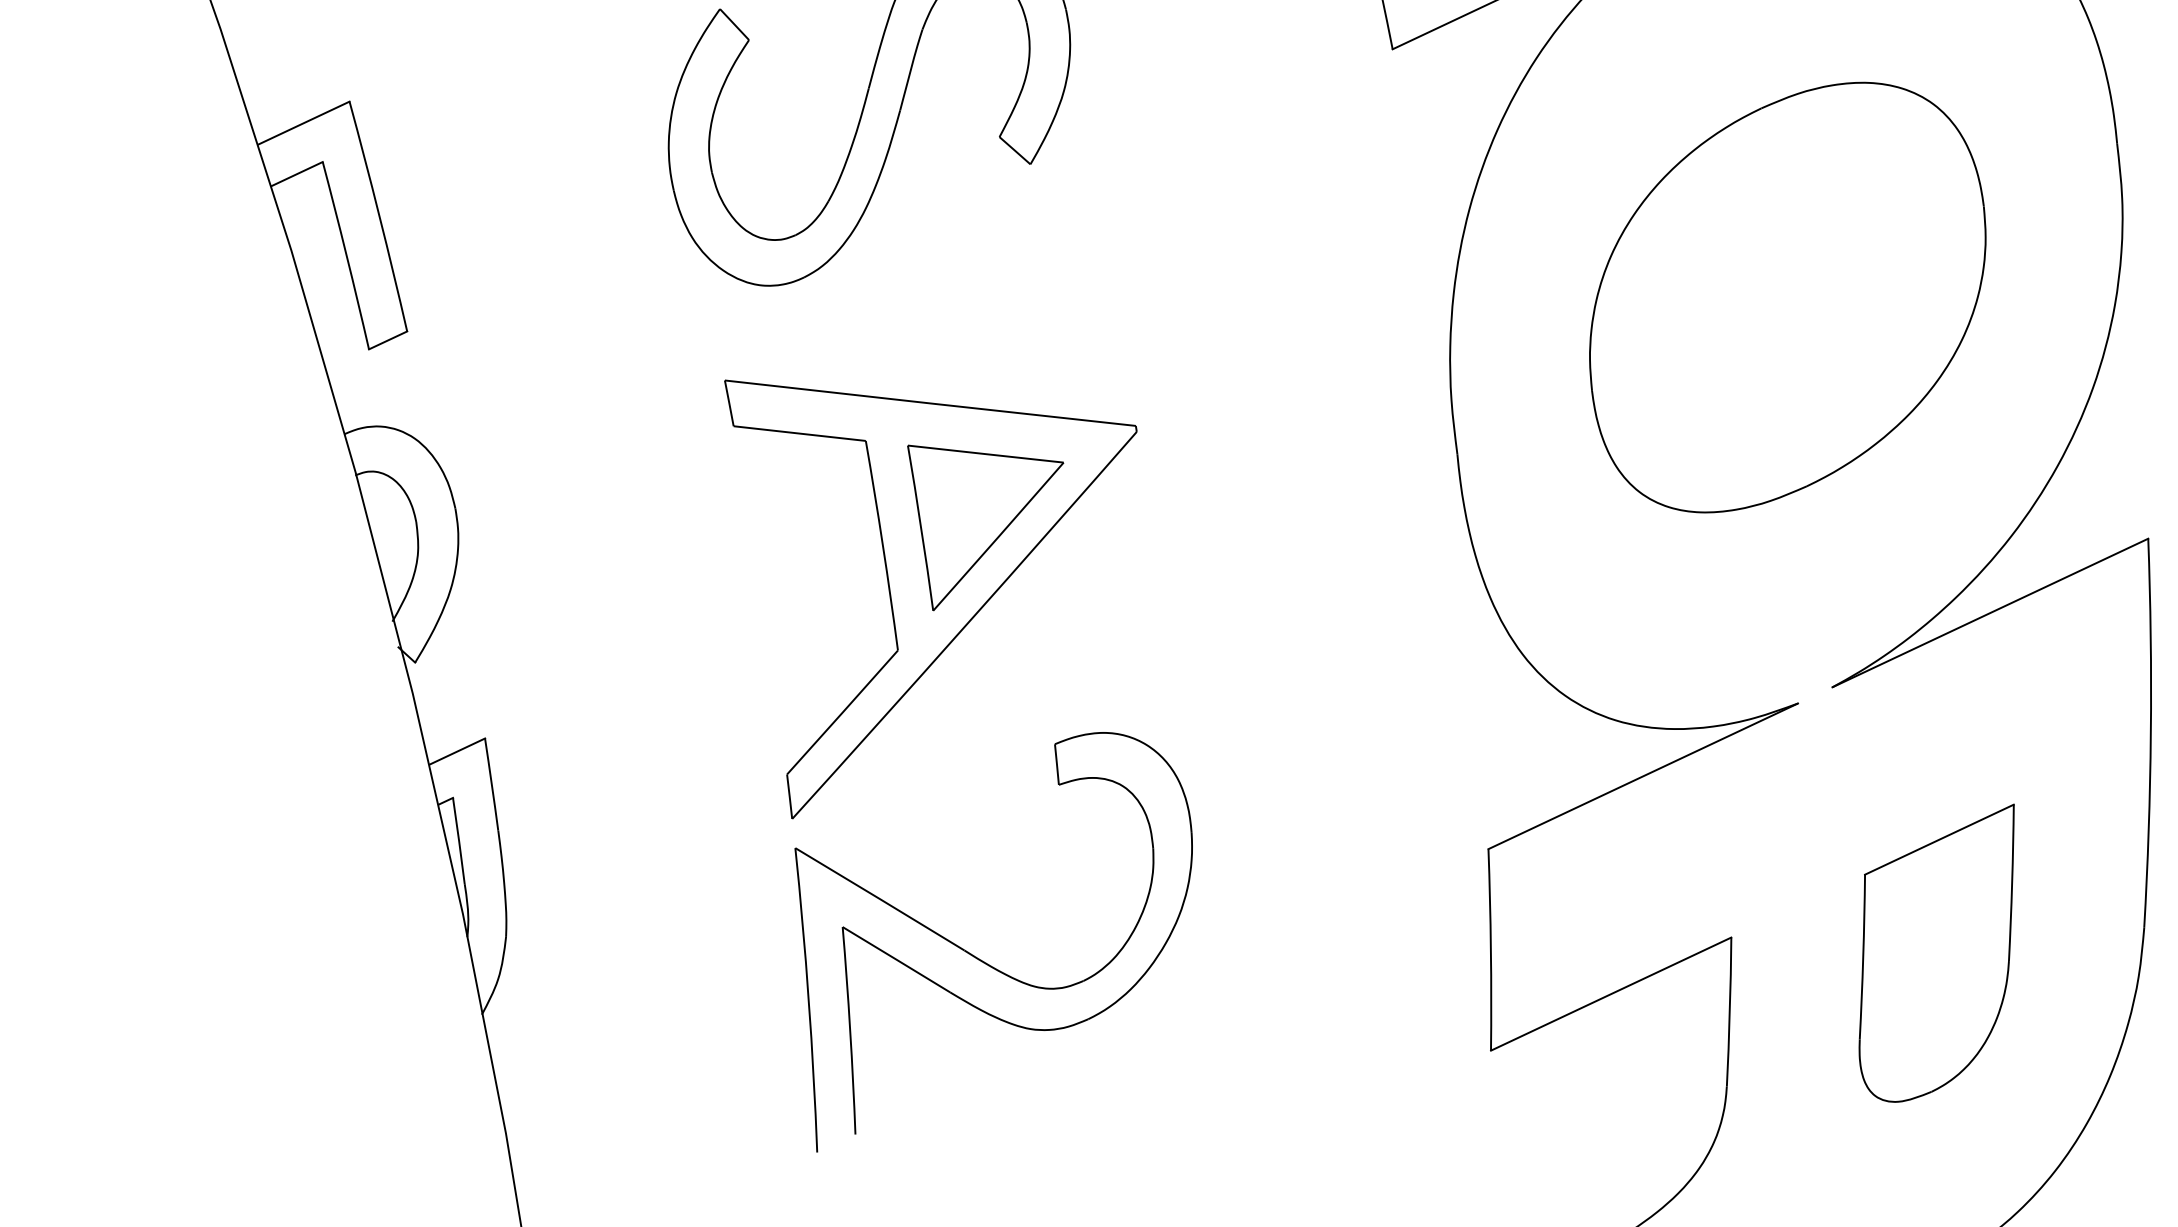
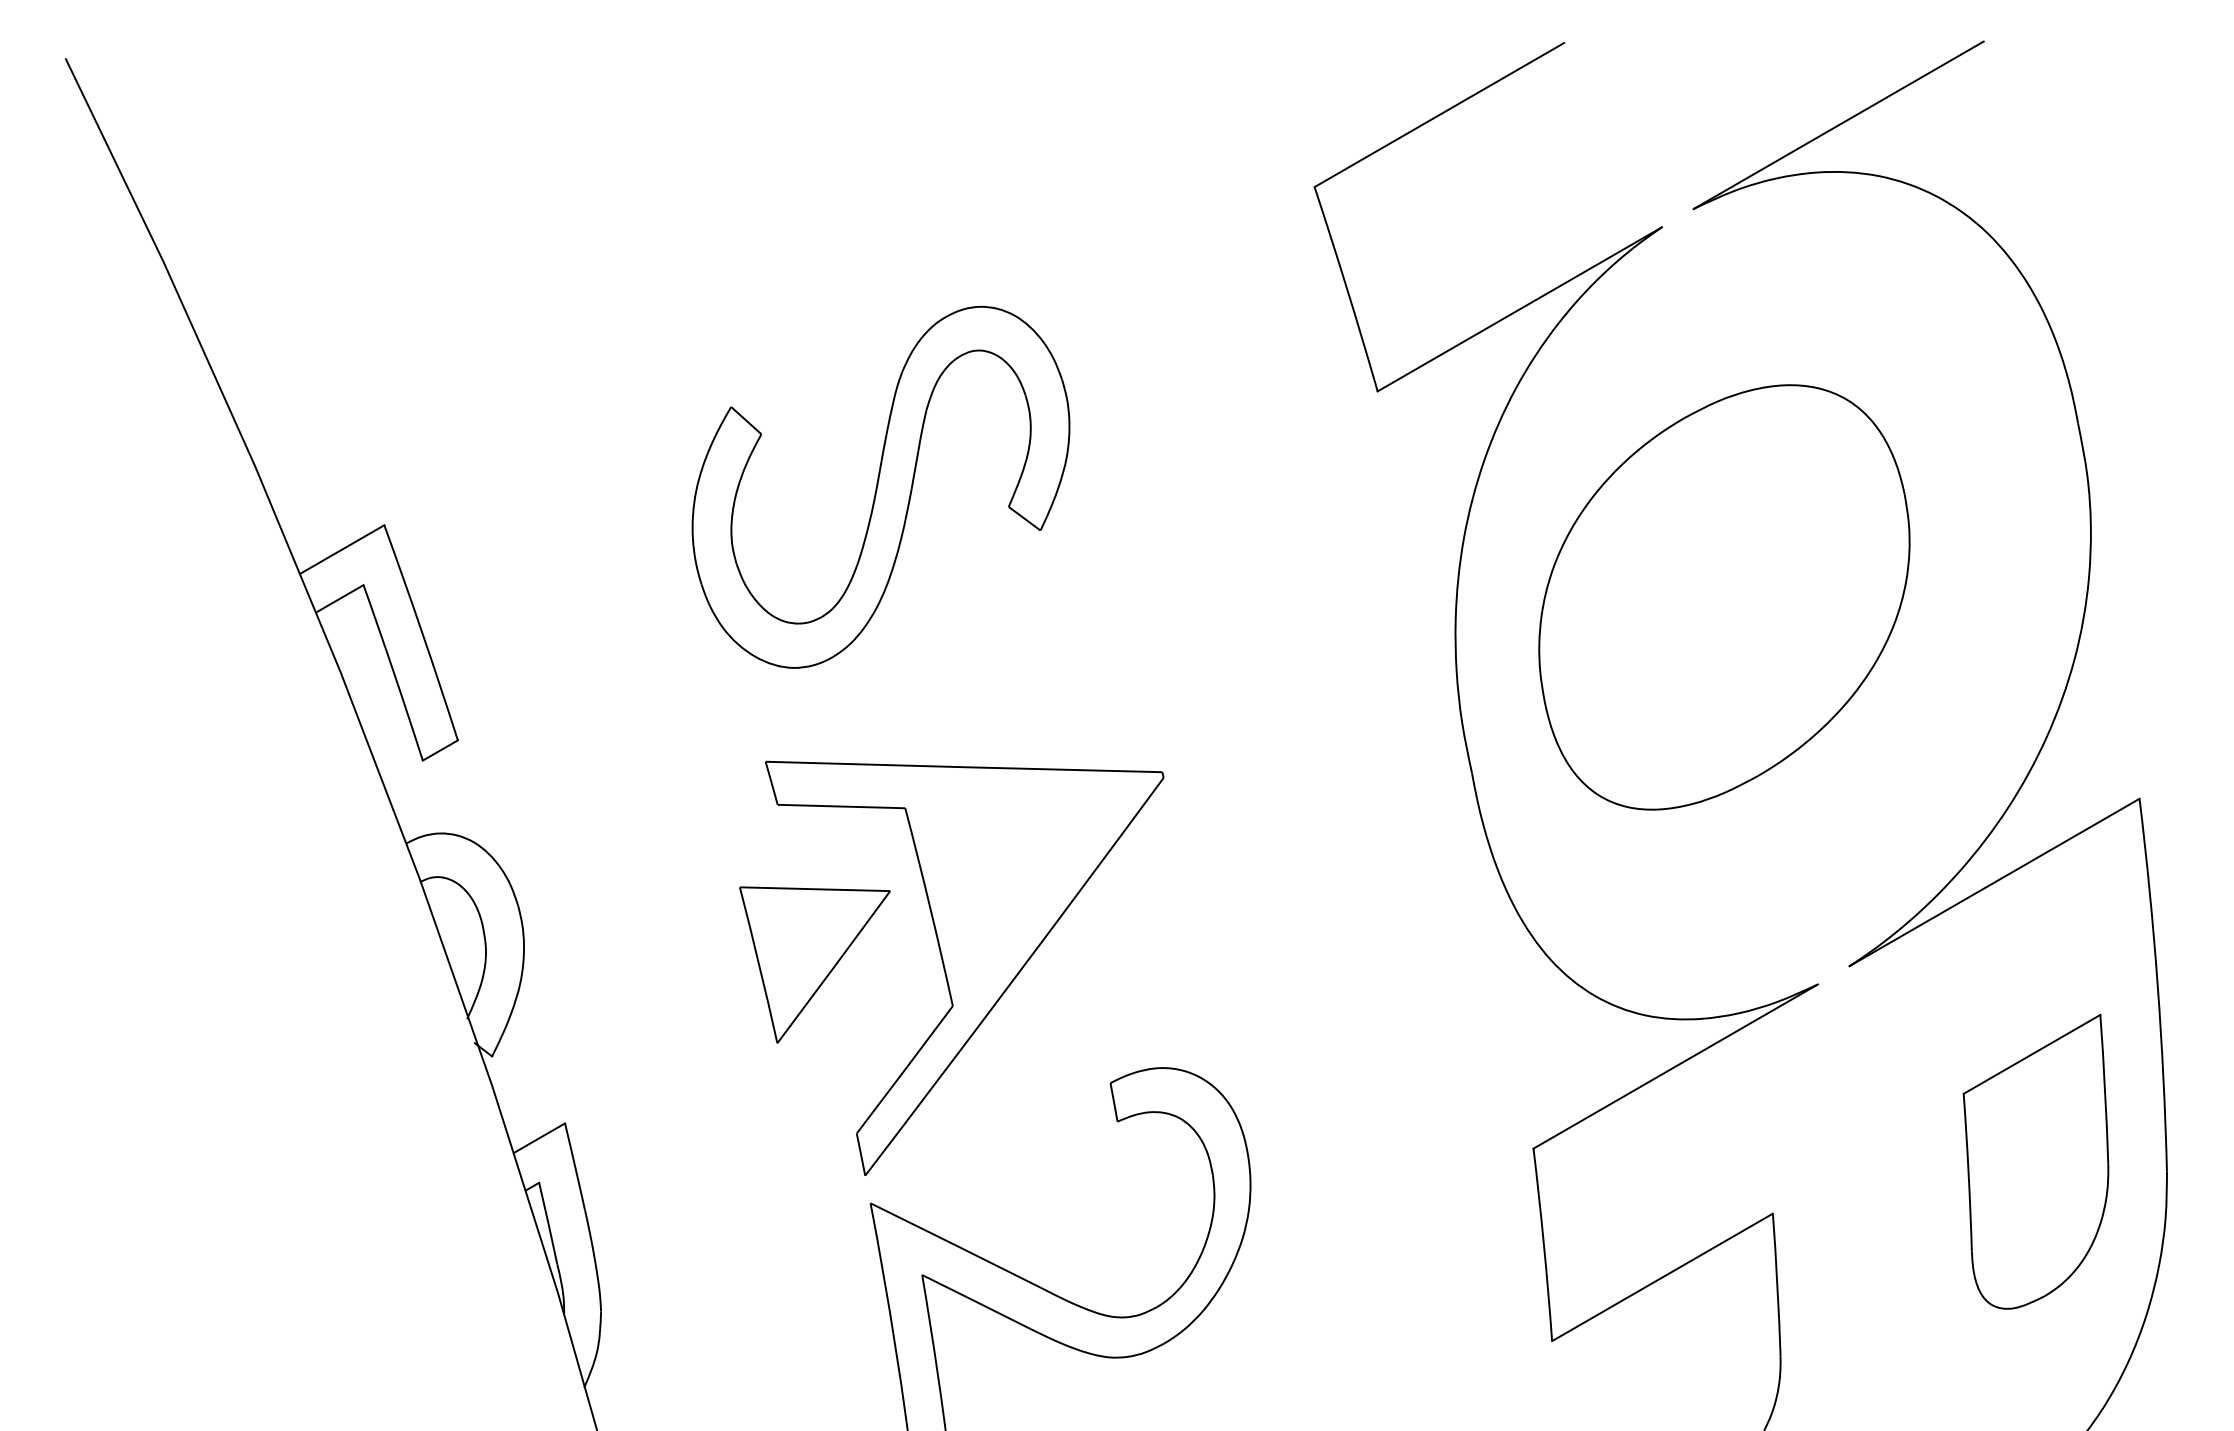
part: (1787, 297) -> (1724, 597), moved
part: (978, 532) -> (814, 964), moved
part: (1933, 951) -> (2035, 1161), moved

